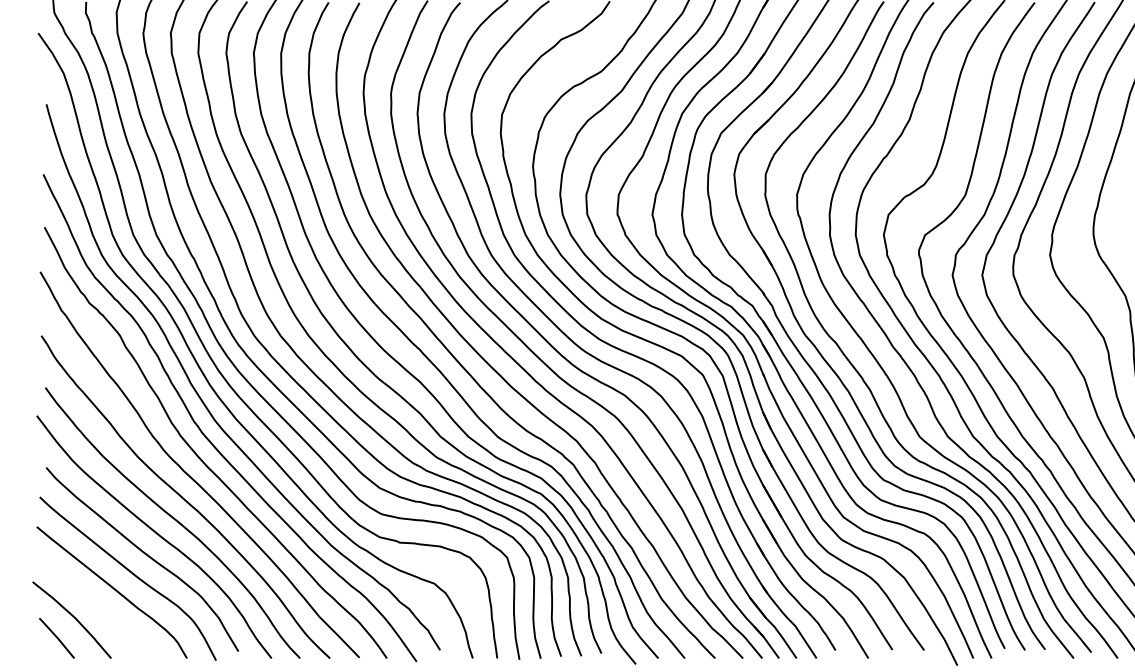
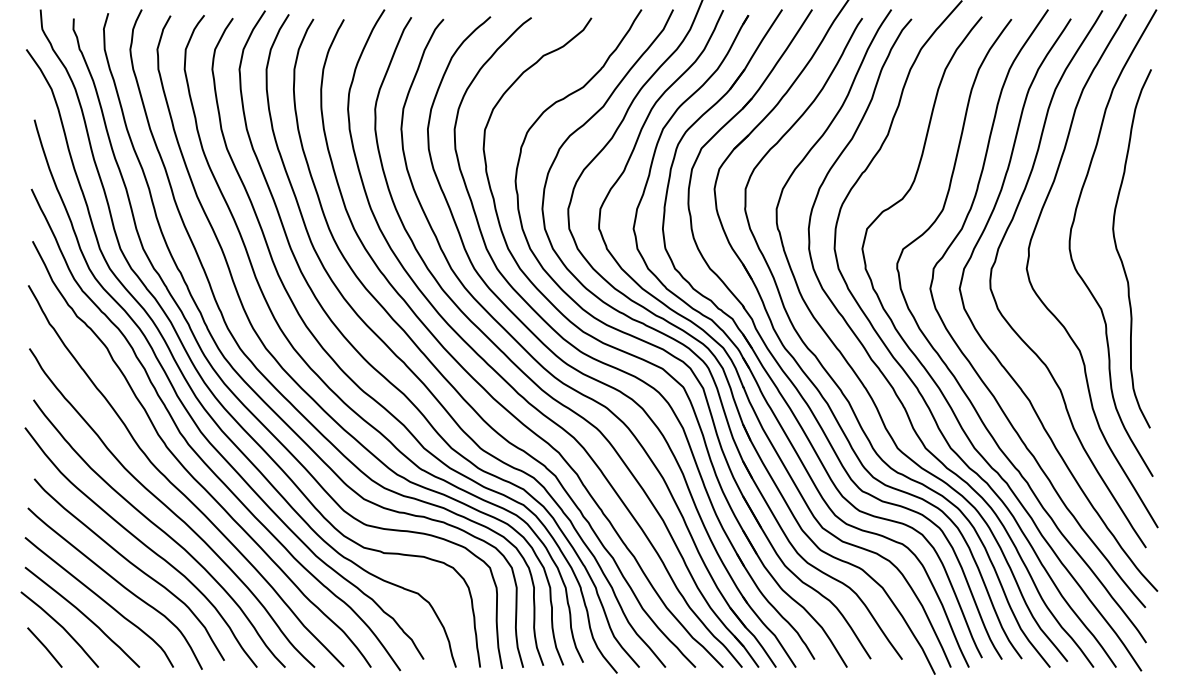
curve: (95, 605) -> (83, 615), added

